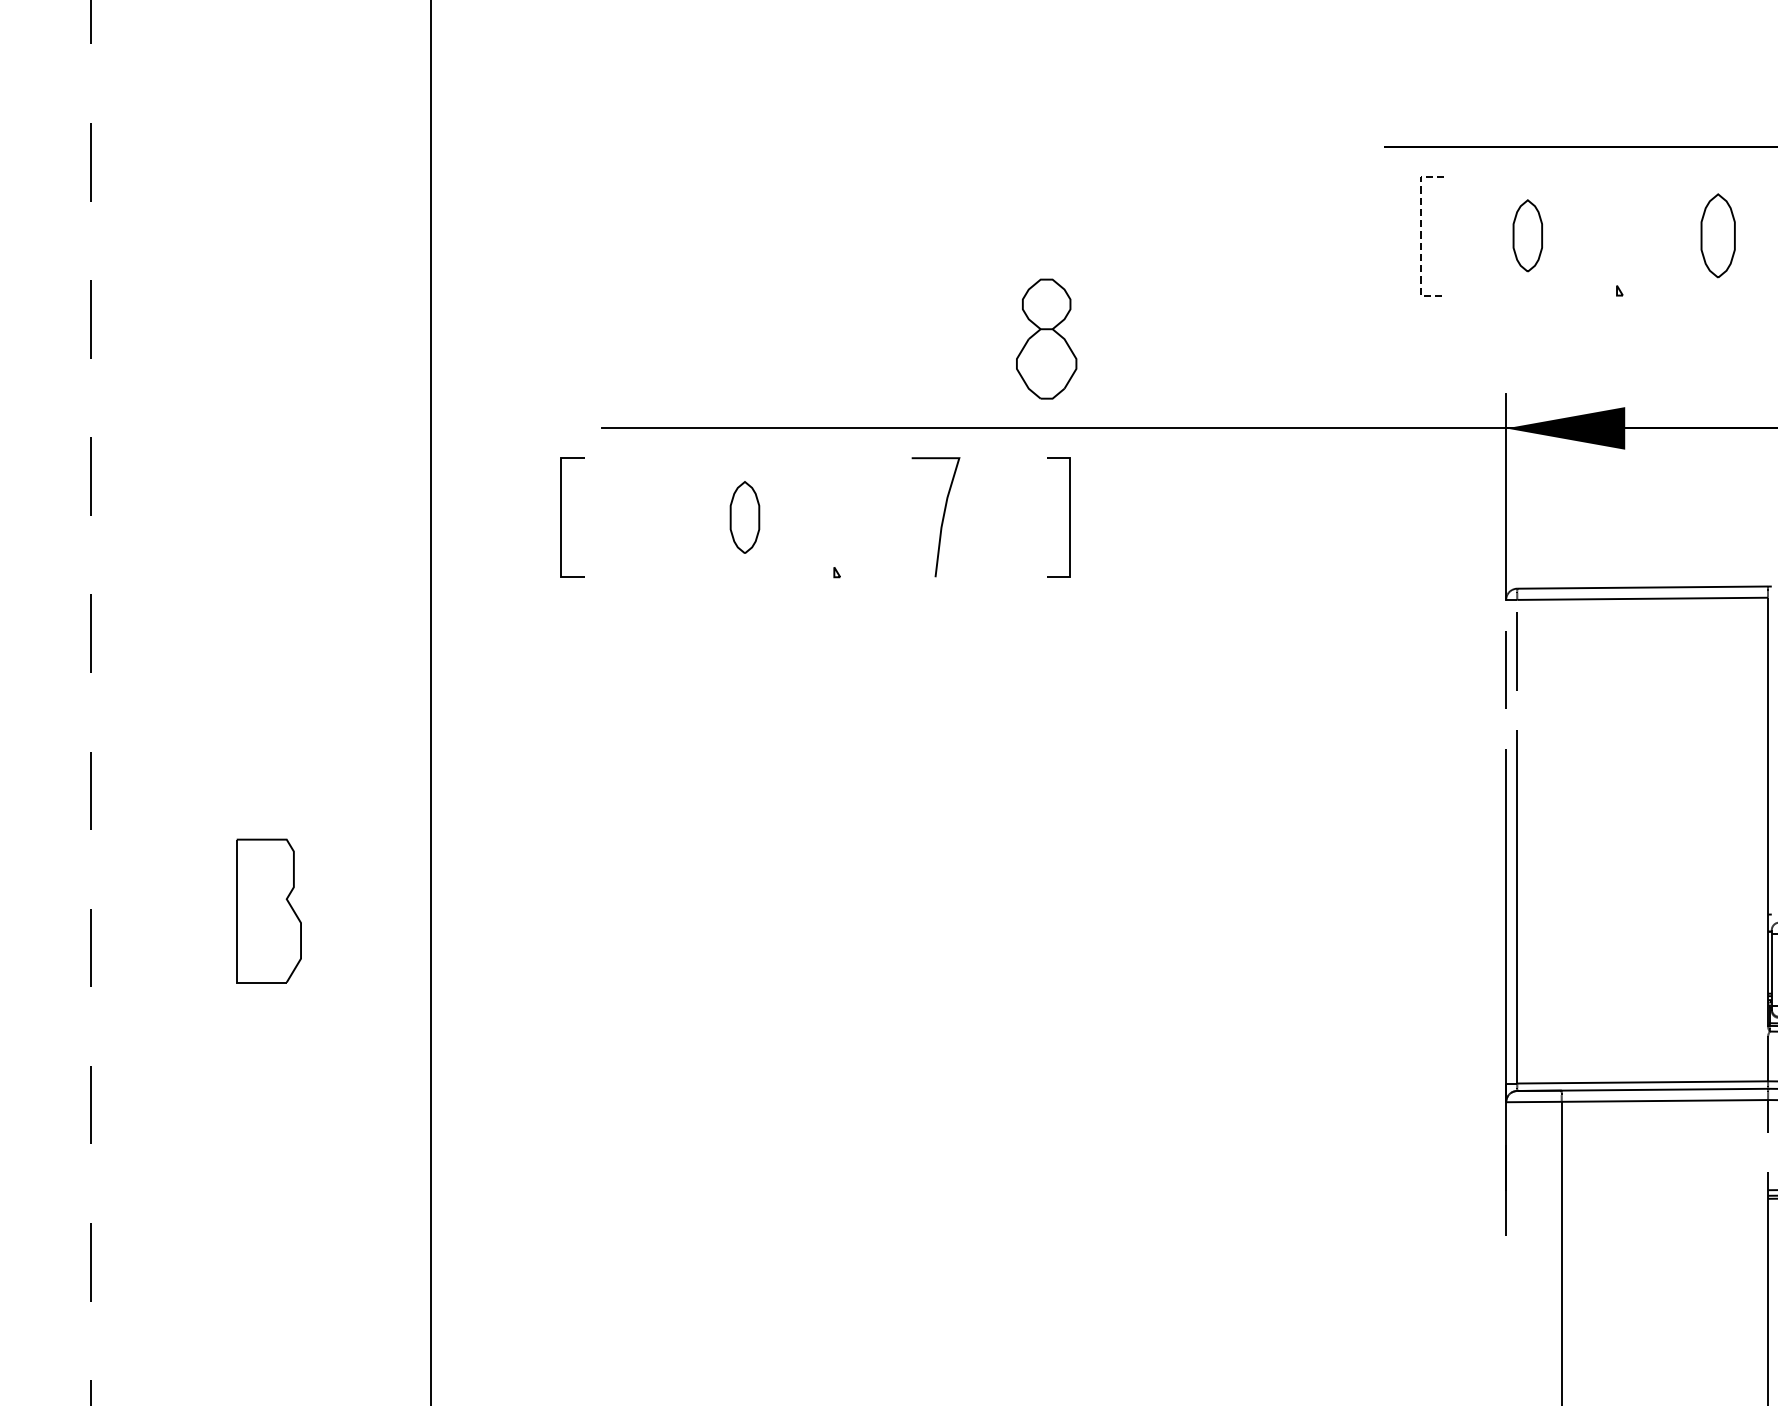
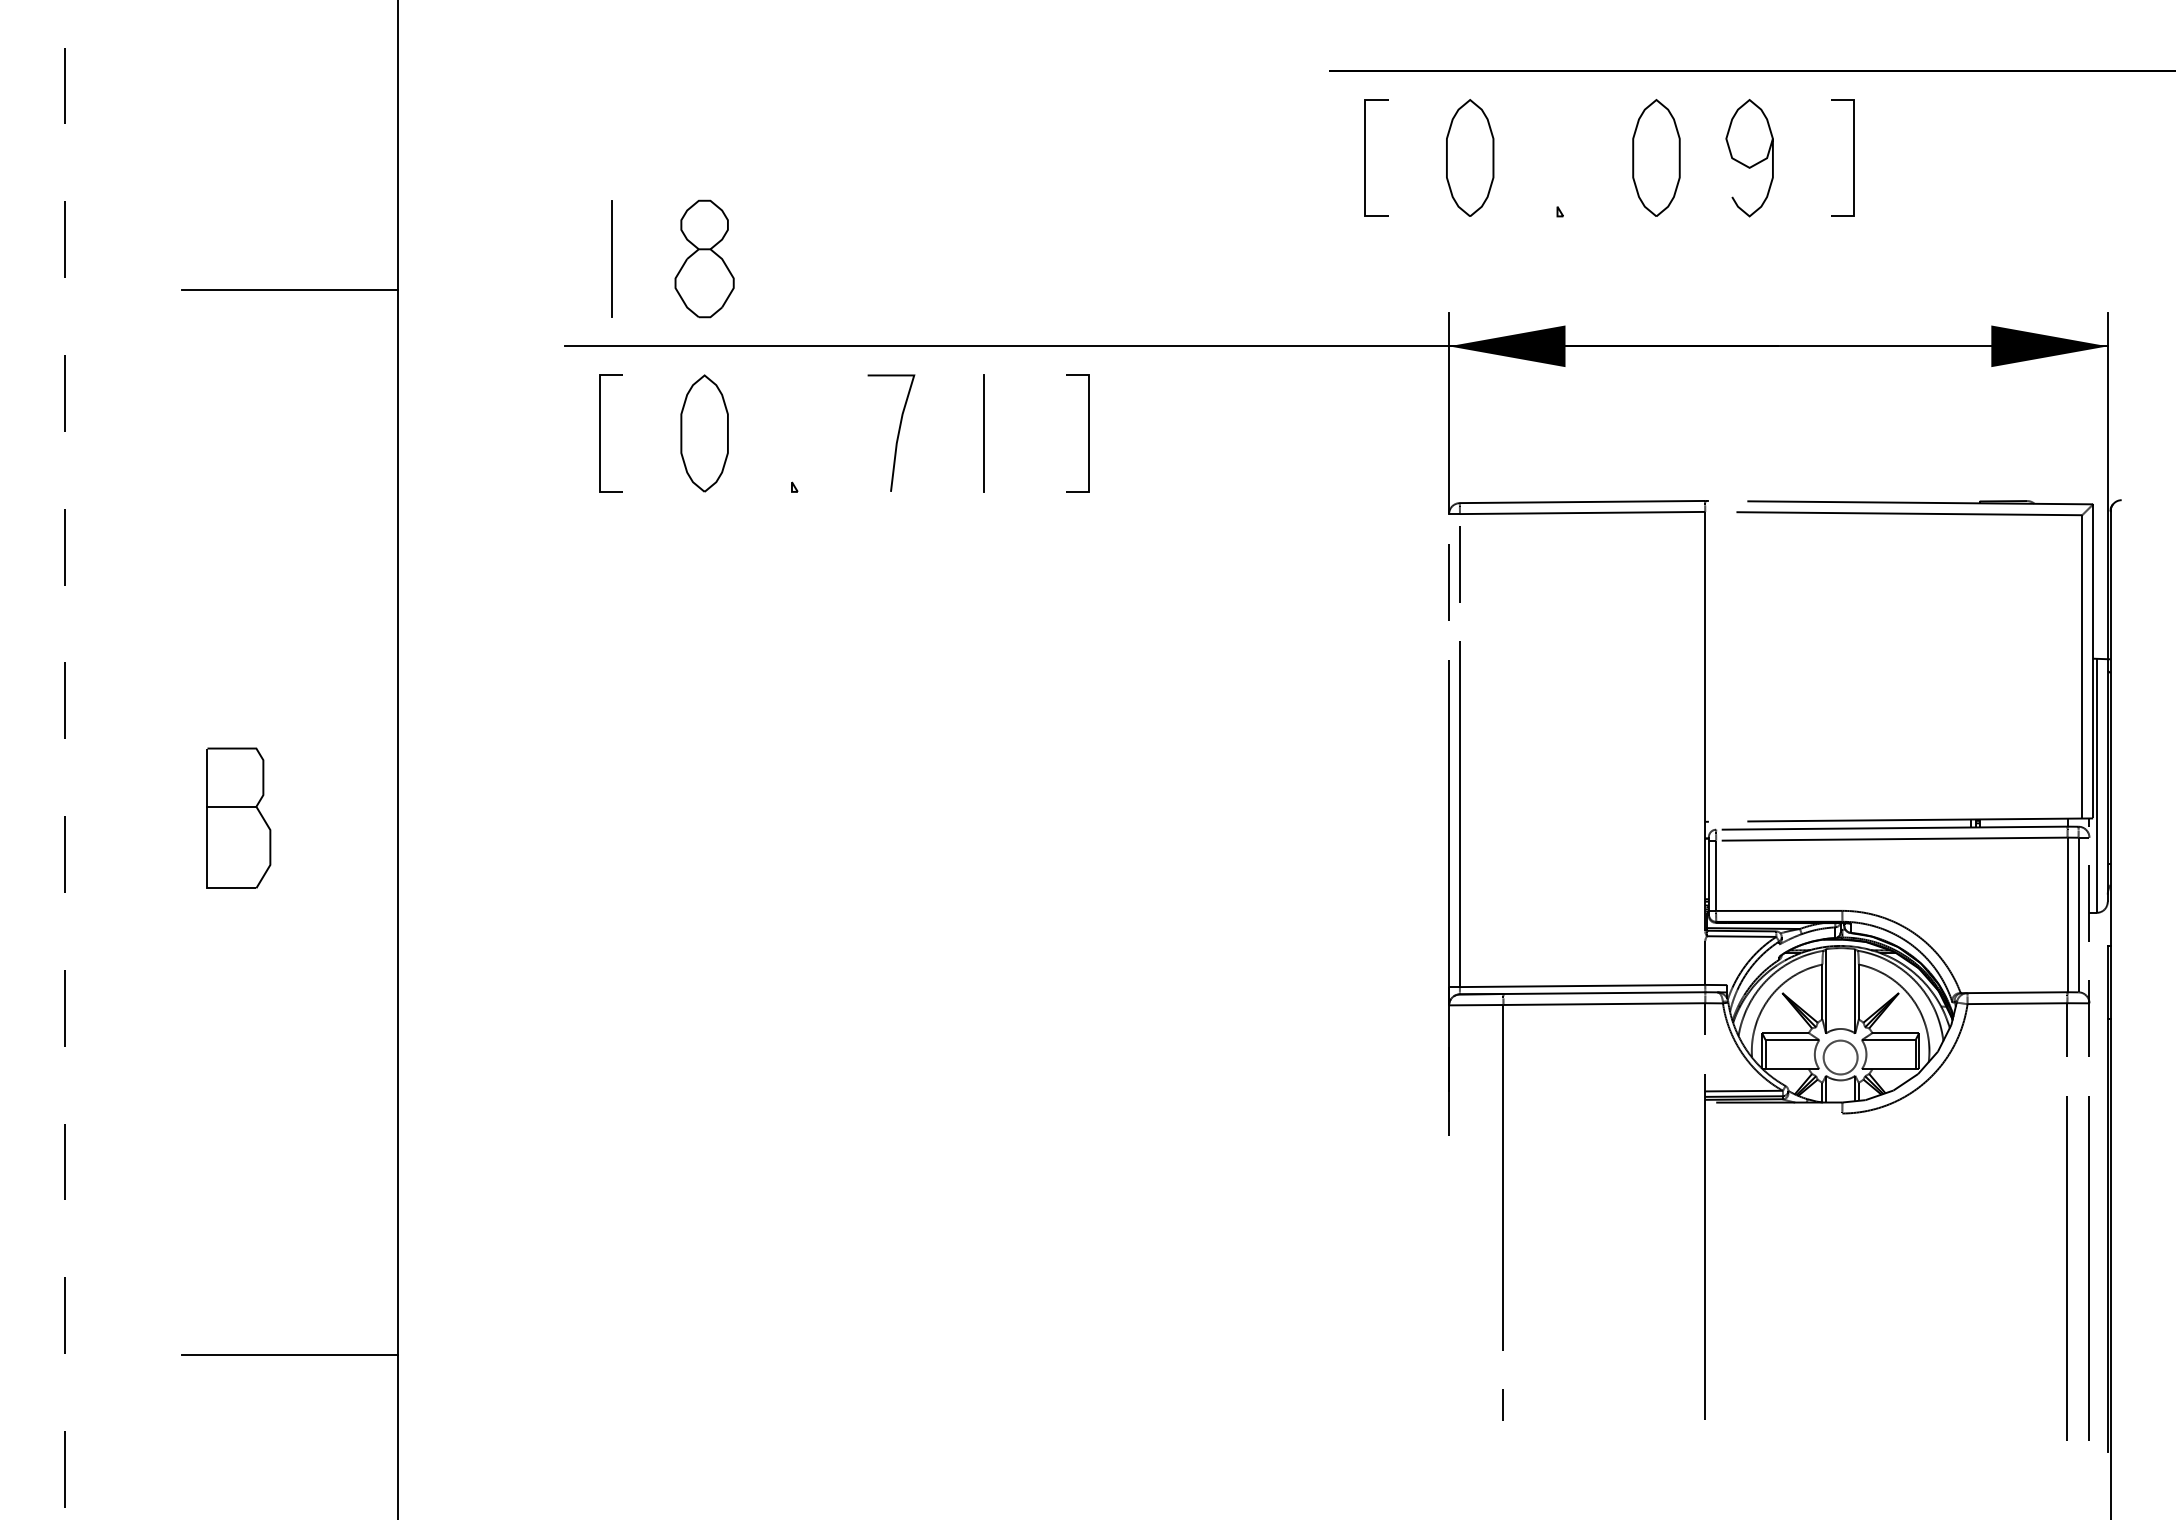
part: (1528, 235) -> (1470, 157), size x1.67
part: (1718, 235) -> (1656, 157), size x1.43
line: (1420, 236) -> (1365, 158), dashed -> solid
line: (649, 338) -> (611, 258), added
part: (1046, 338) -> (704, 258), moved
line: (320, 371) -> (289, 290), added
line: (561, 517) -> (600, 433), moved
part: (744, 517) -> (704, 433), size x1.67
line: (1031, 517) -> (984, 433), added
line: (1070, 517) -> (1088, 433), moved
line: (261, 898) -> (231, 806), added

